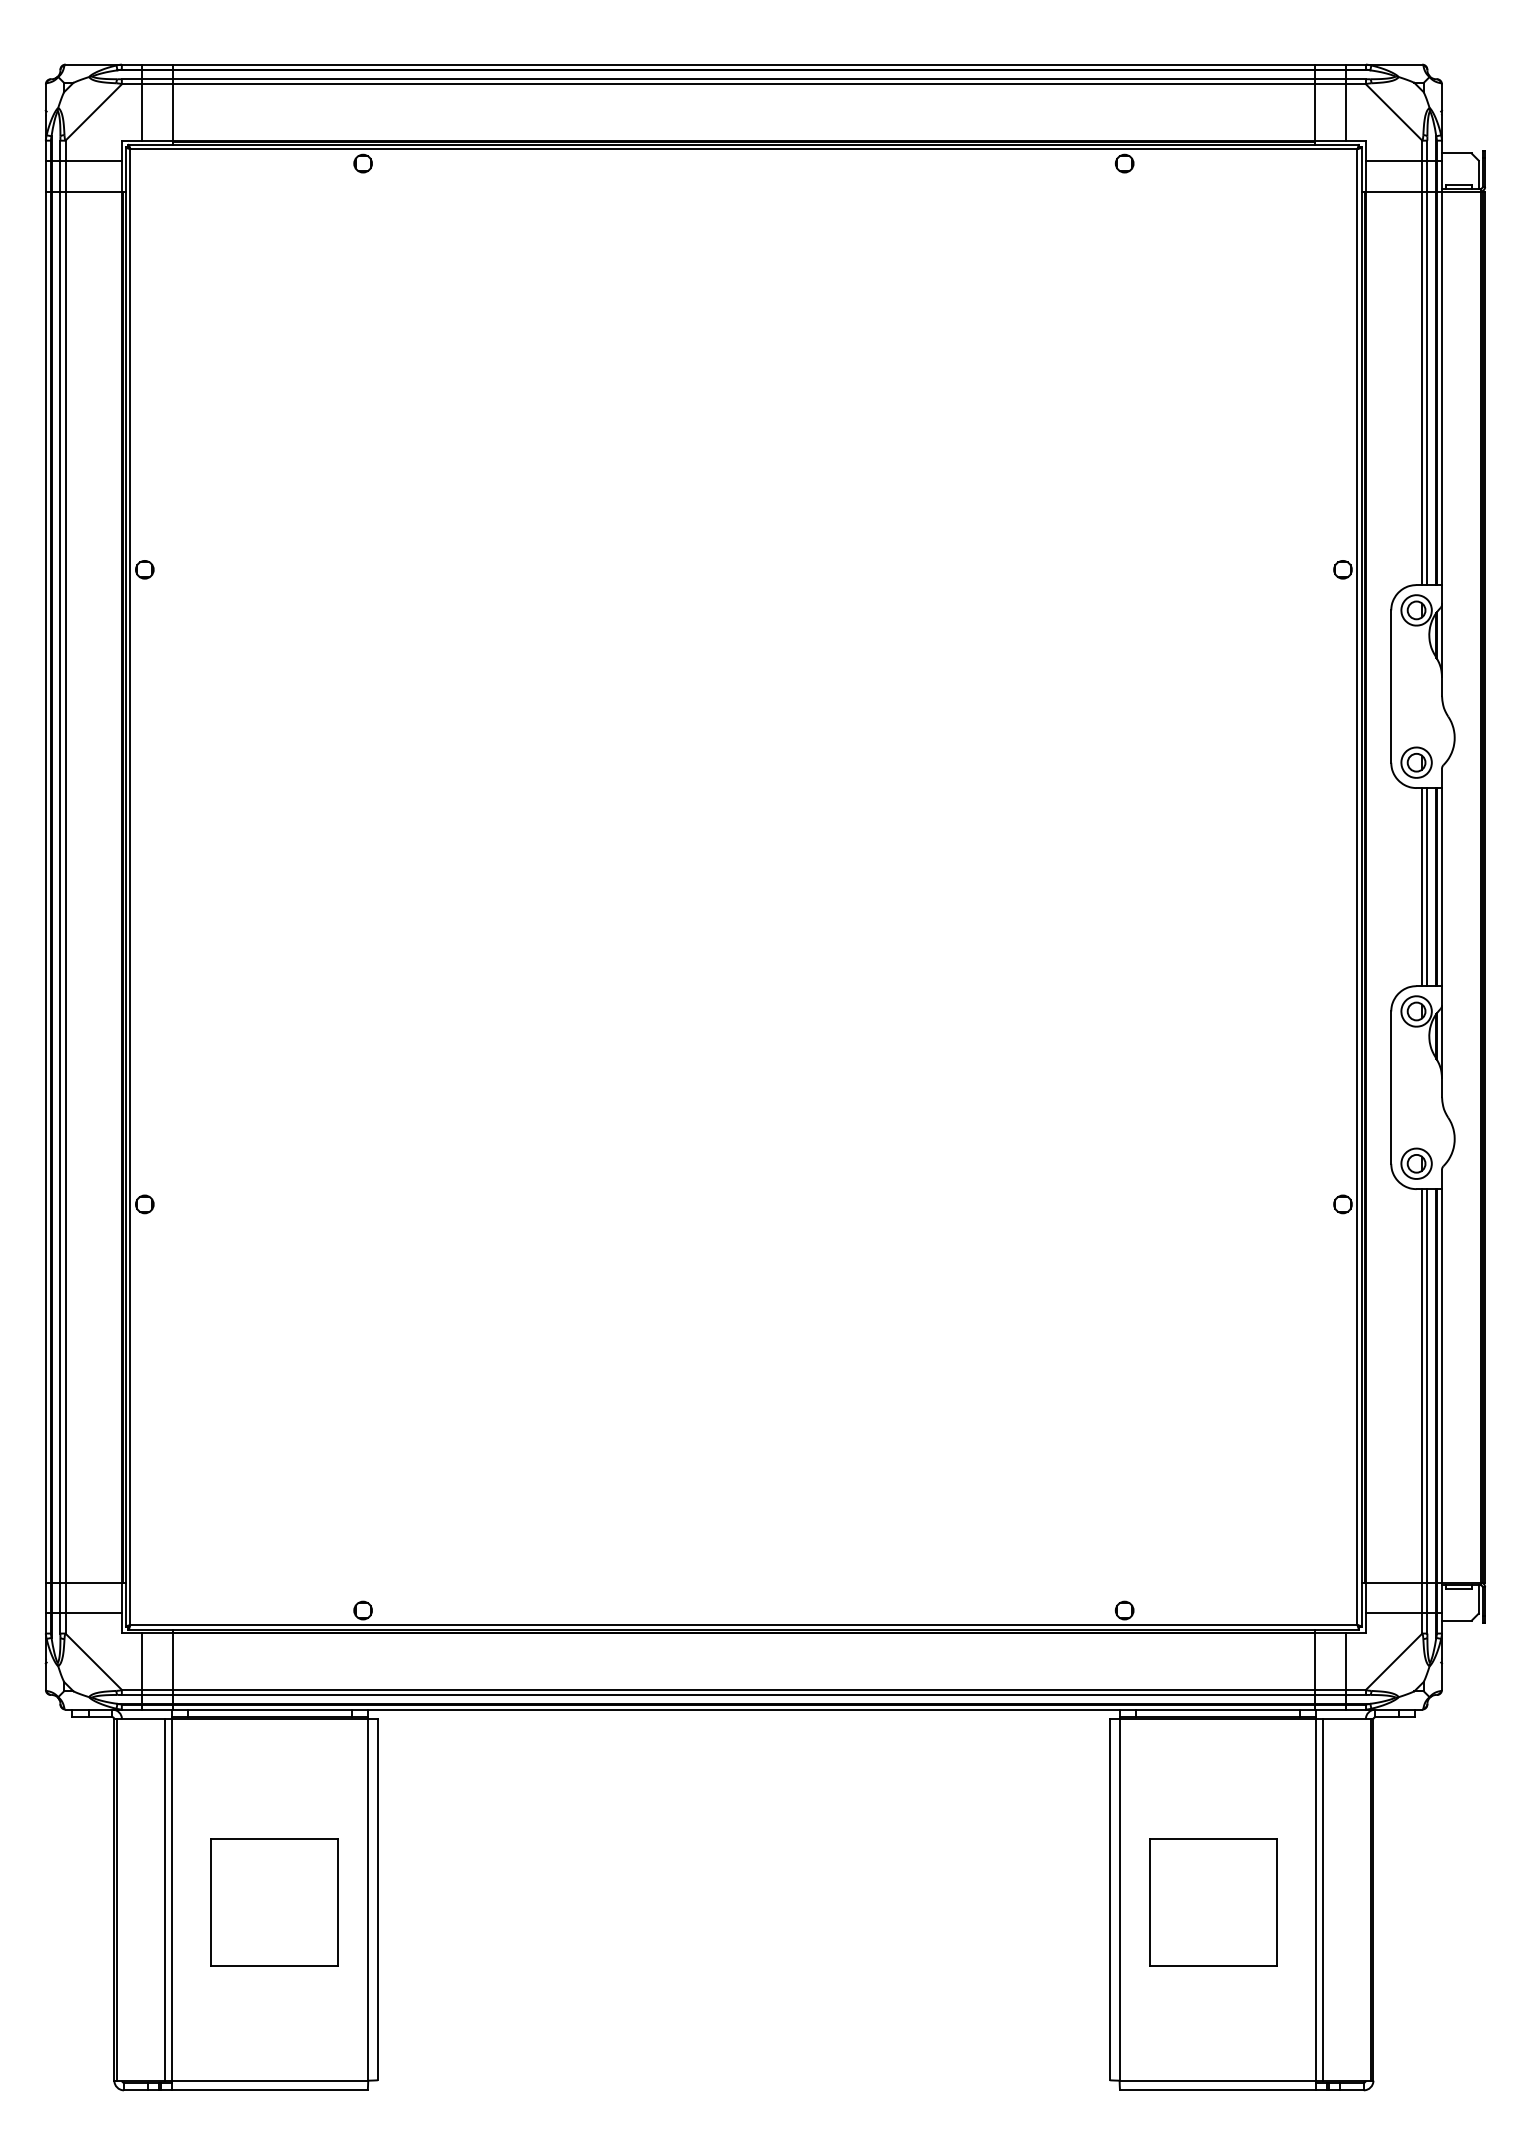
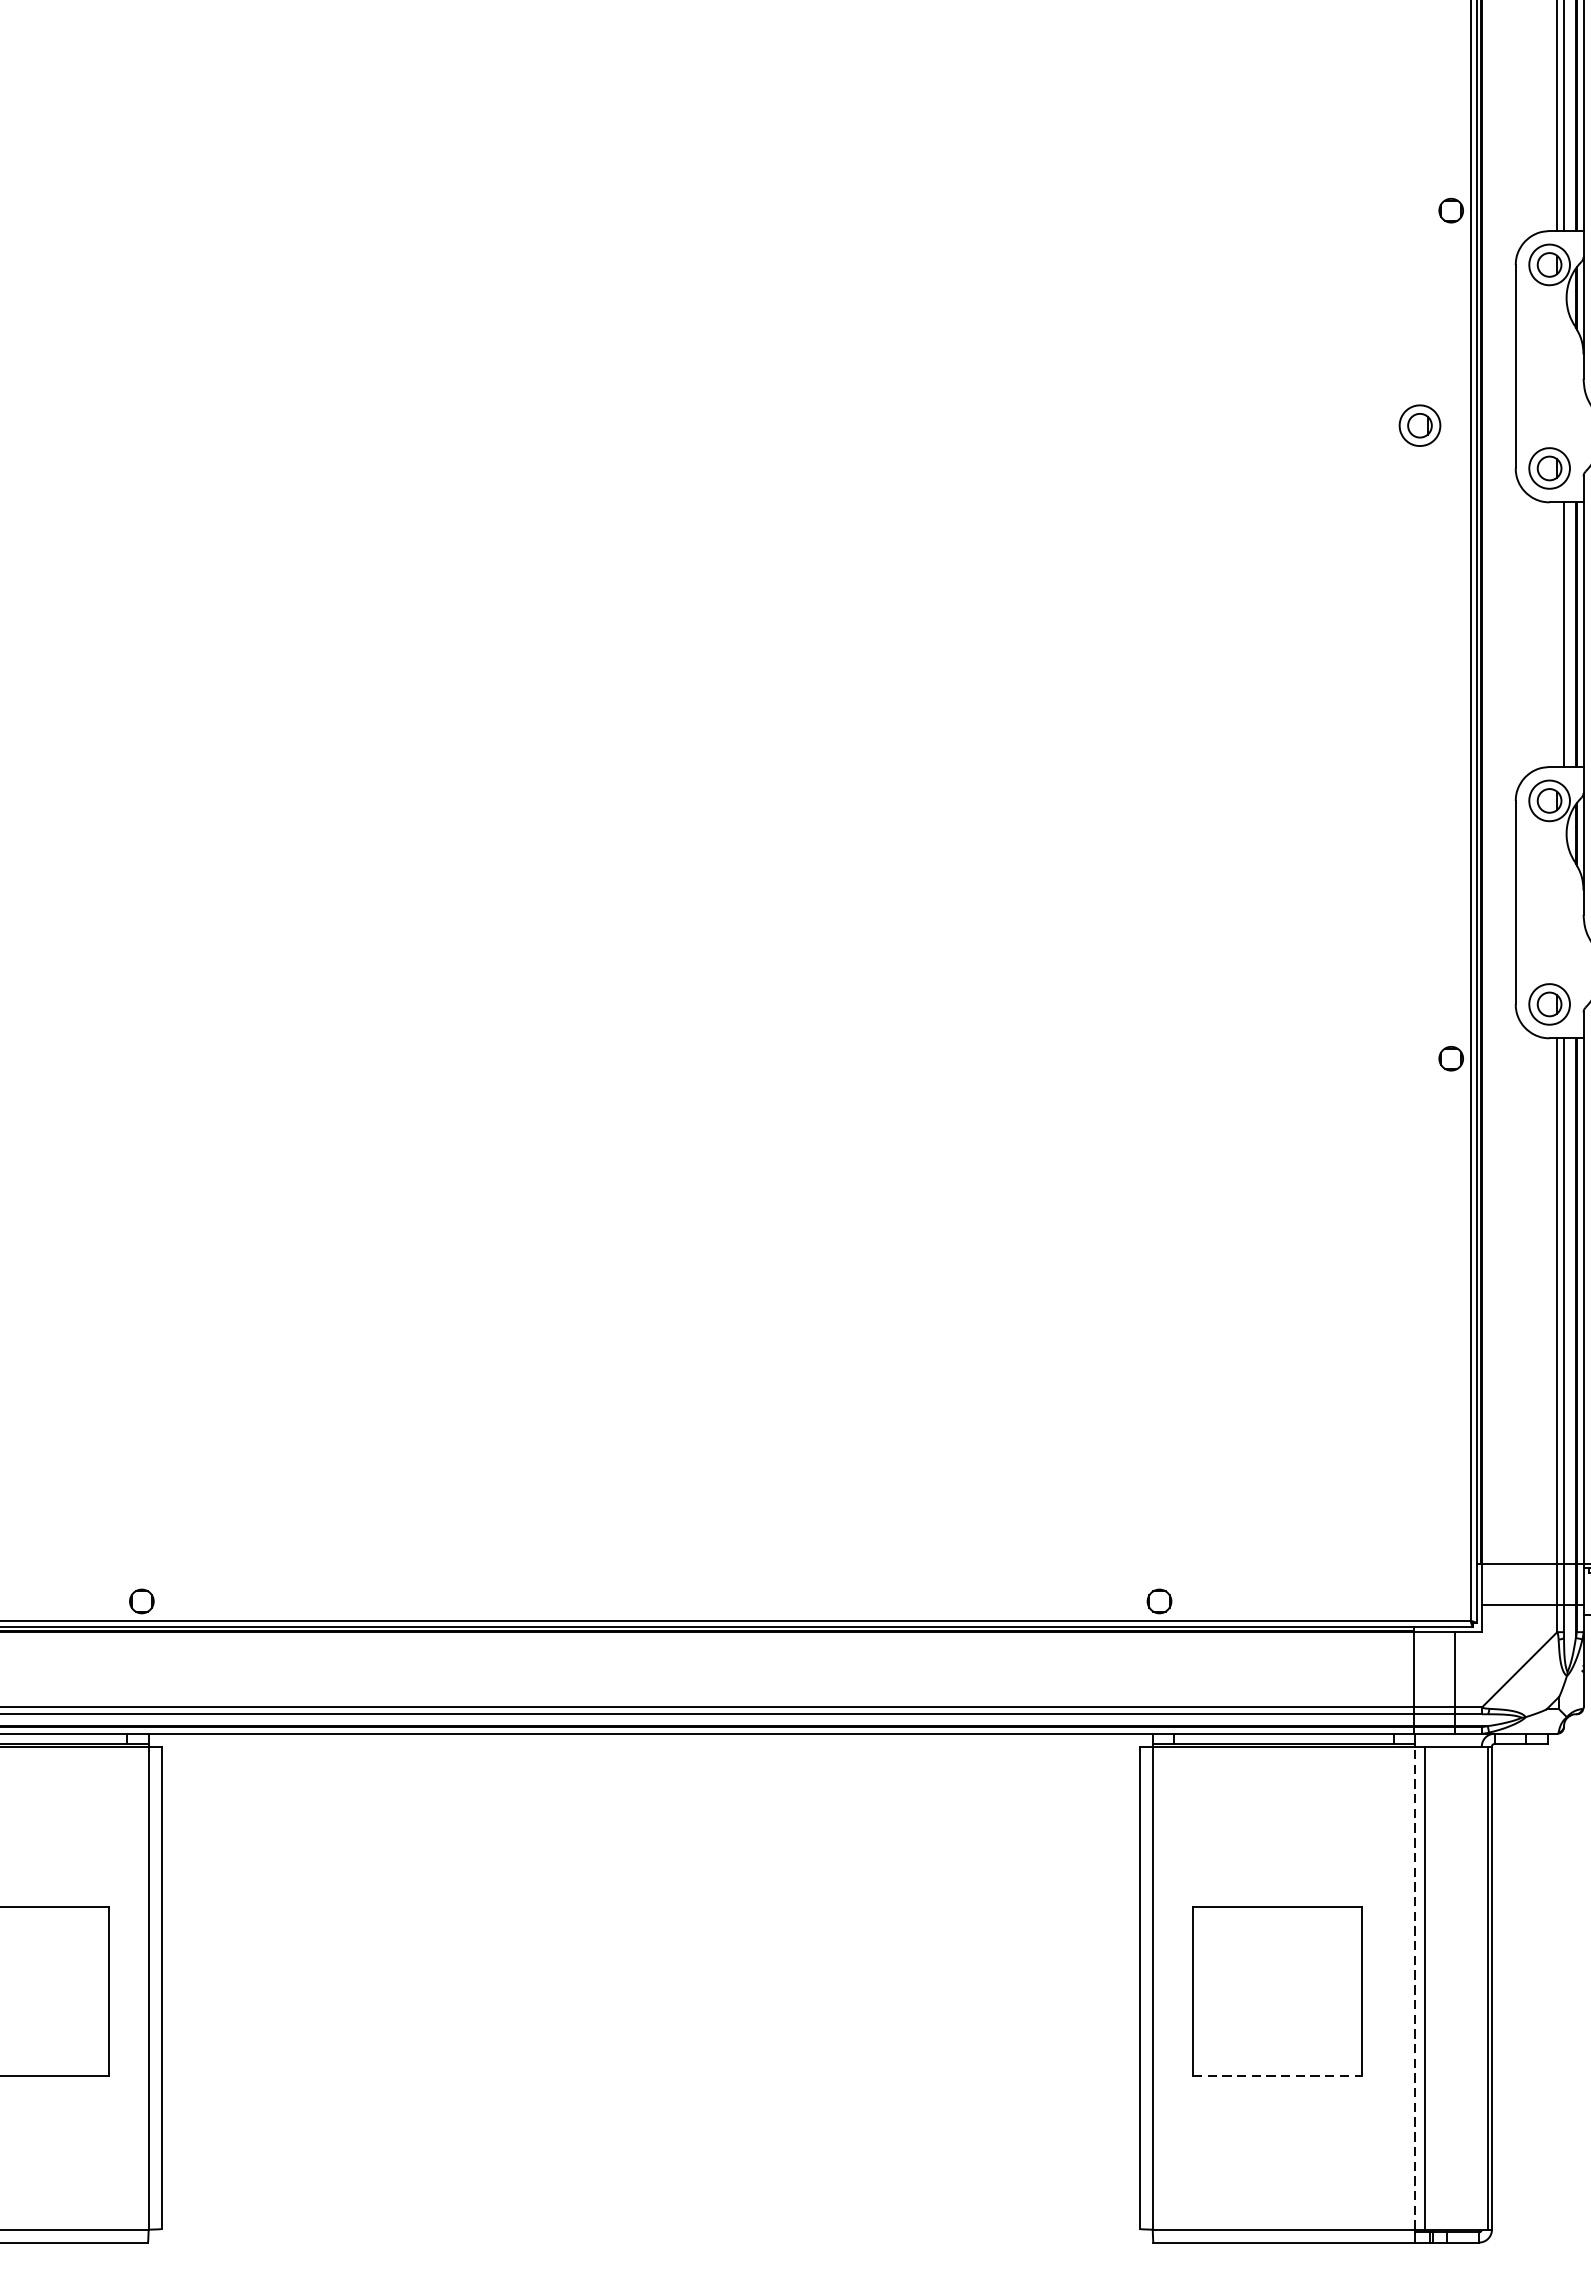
part: (1319, 730) -> (1419, 425), added
line: (1422, 887) -> (1557, 635), removed
line: (1316, 1899) -> (1415, 1987), solid -> dashed
line: (1213, 1965) -> (1278, 2075), solid -> dashed

